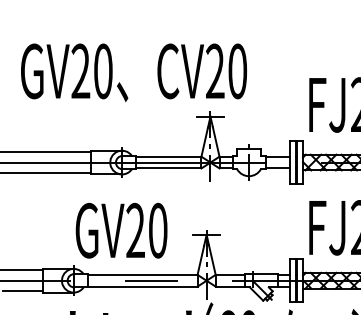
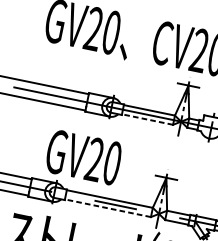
line: (168, 168) -> (147, 119), solid -> dashed
text: (121, 230) -> (83, 157), moved
line: (142, 286) -> (107, 208), solid -> dashed

